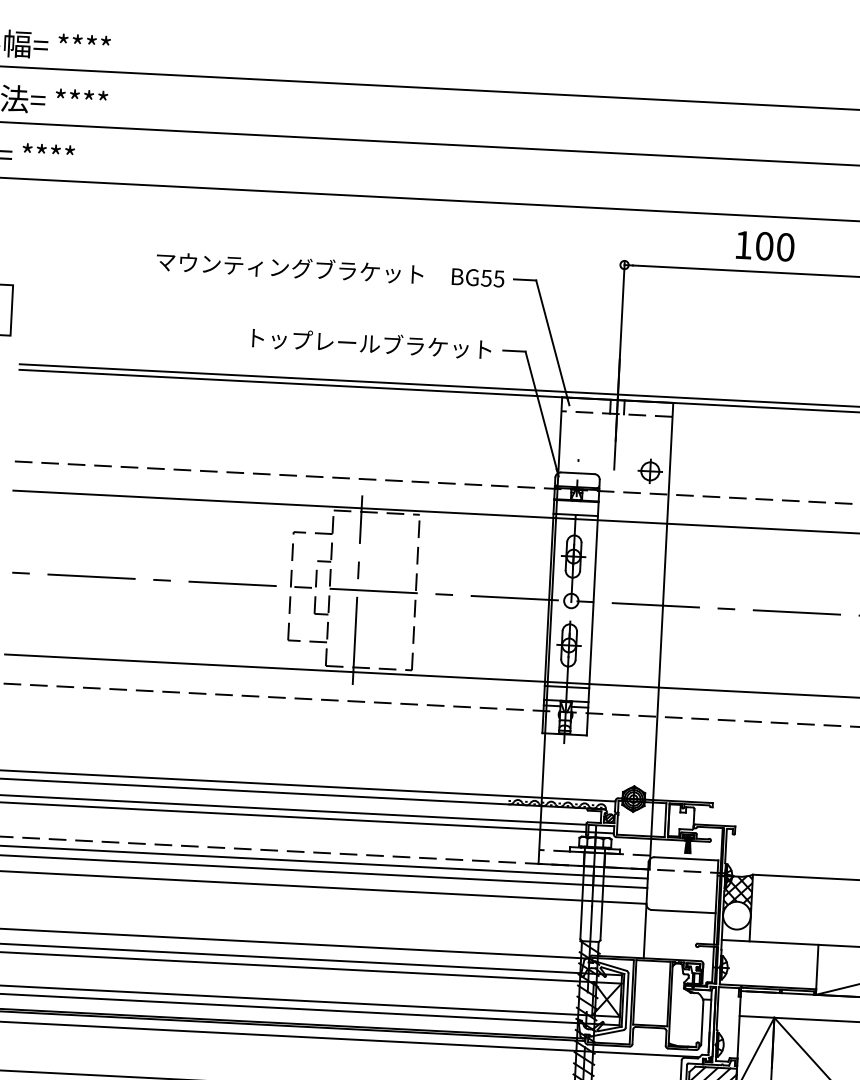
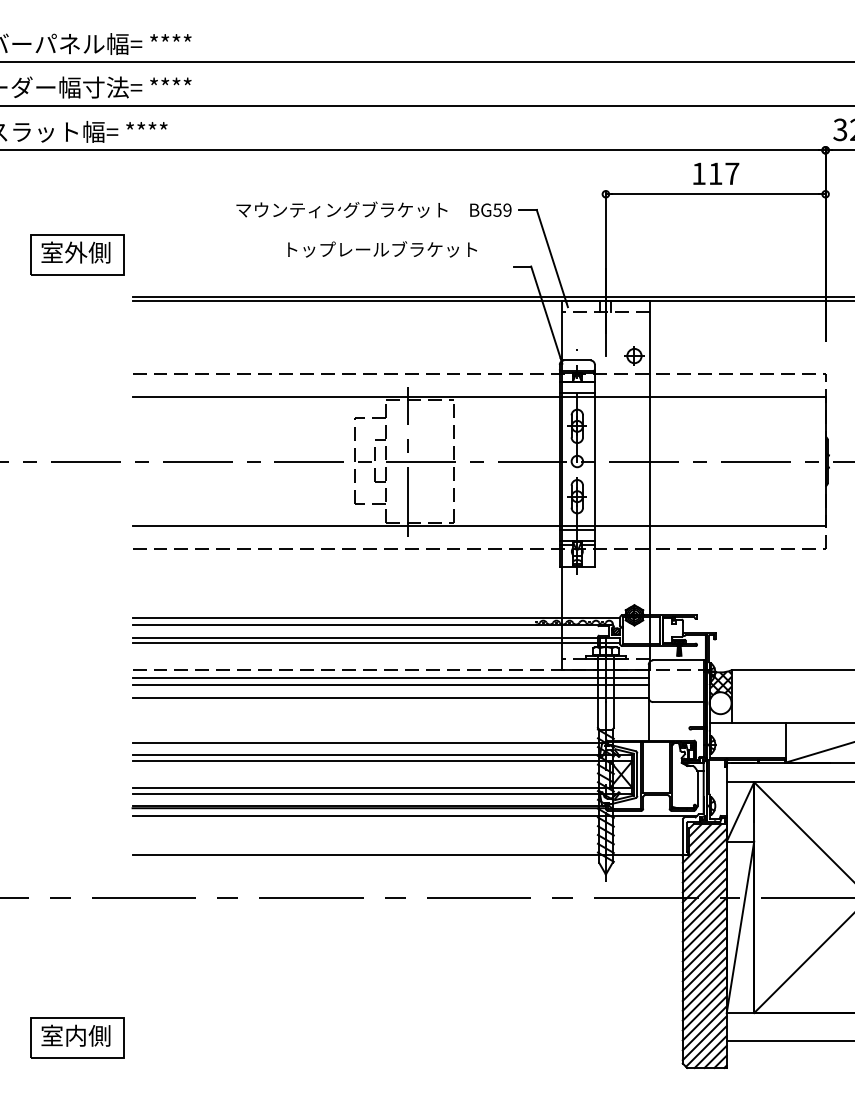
text: (775, 246) -> (724, 173), 100 -> 117
text: (499, 278) -> (507, 209), BG55 -> BG59
text: (371, 343) -> (382, 249), moved

